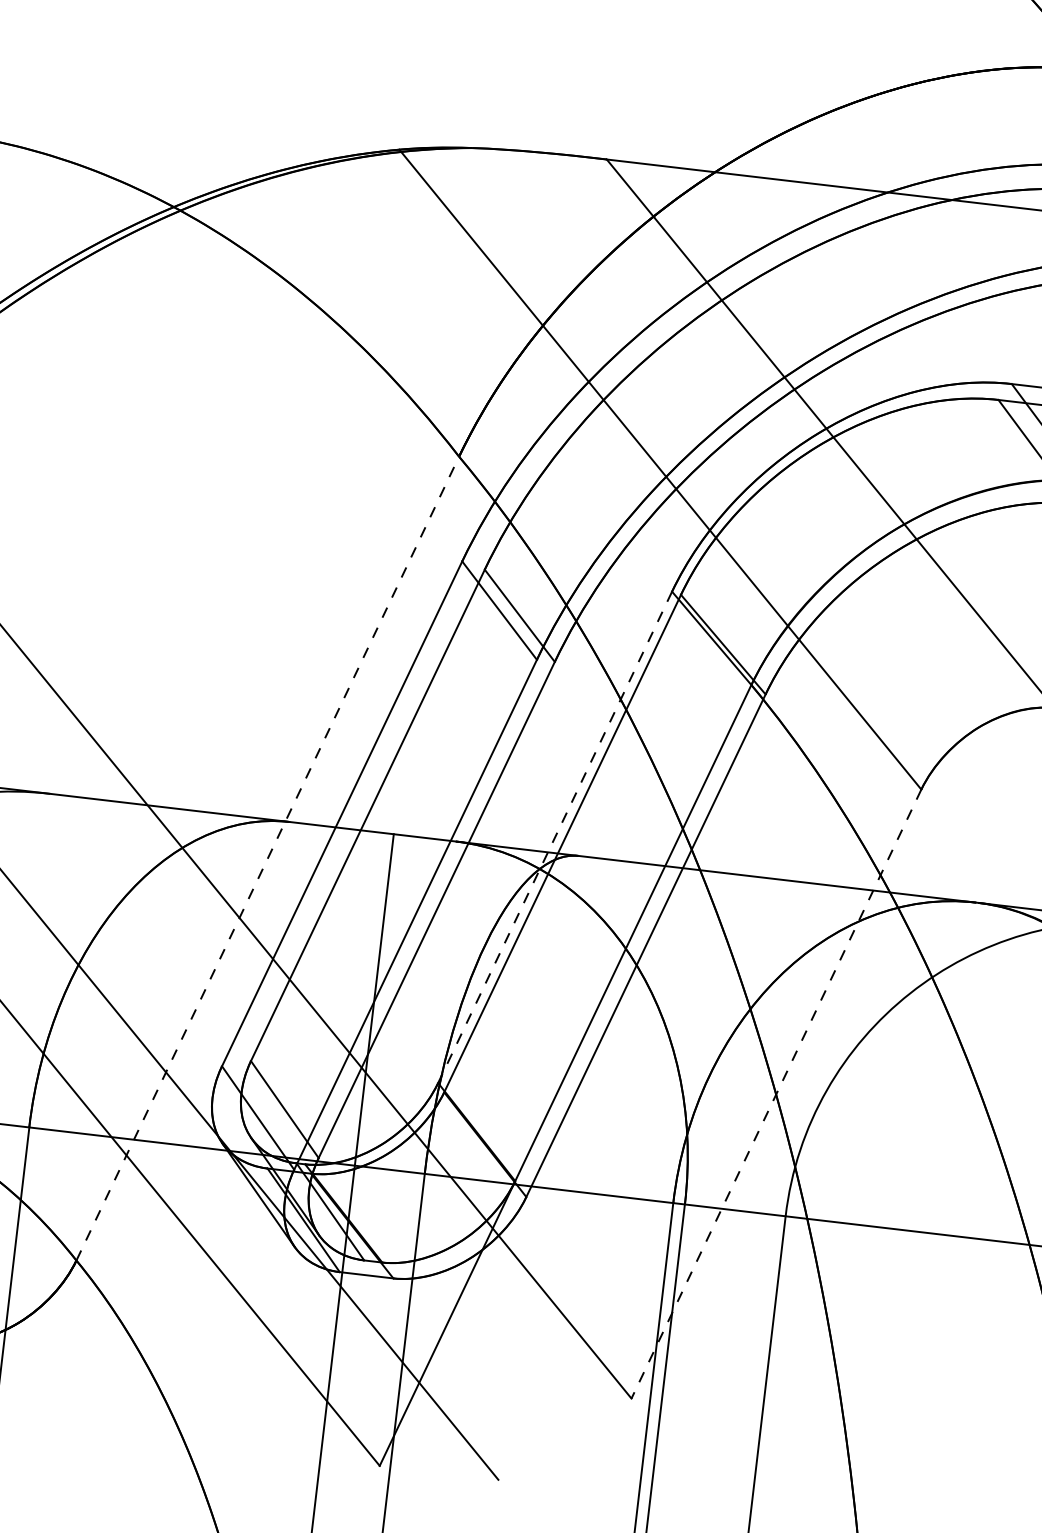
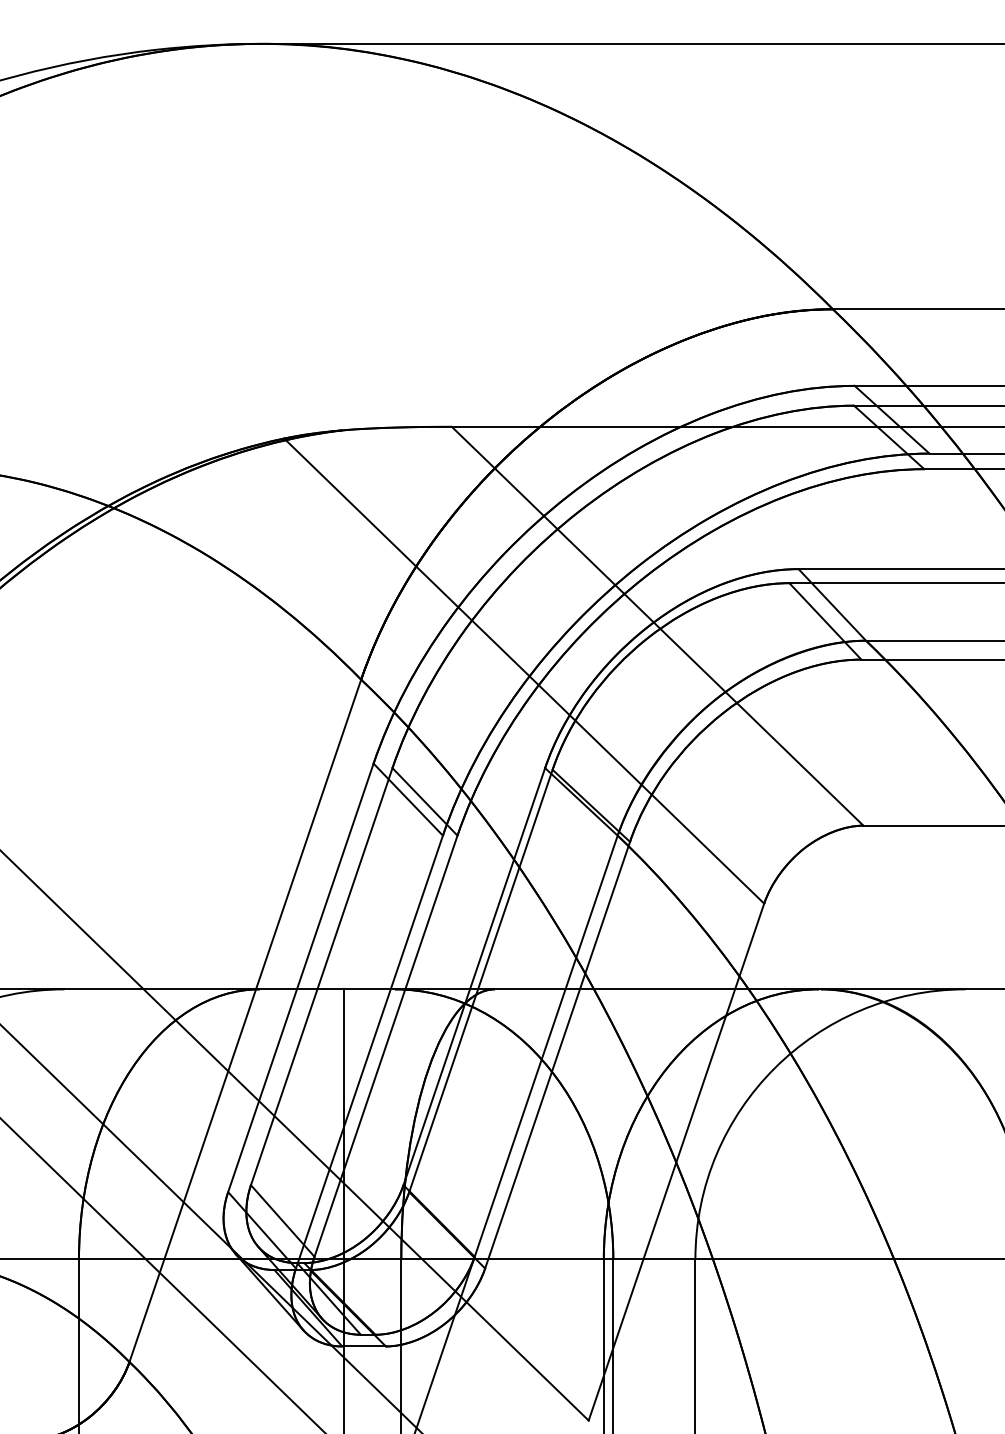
line: (555, 838) -> (474, 977), dashed -> solid
line: (268, 858) -> (245, 1020), dashed -> solid
line: (776, 1094) -> (676, 1162), dashed -> solid

